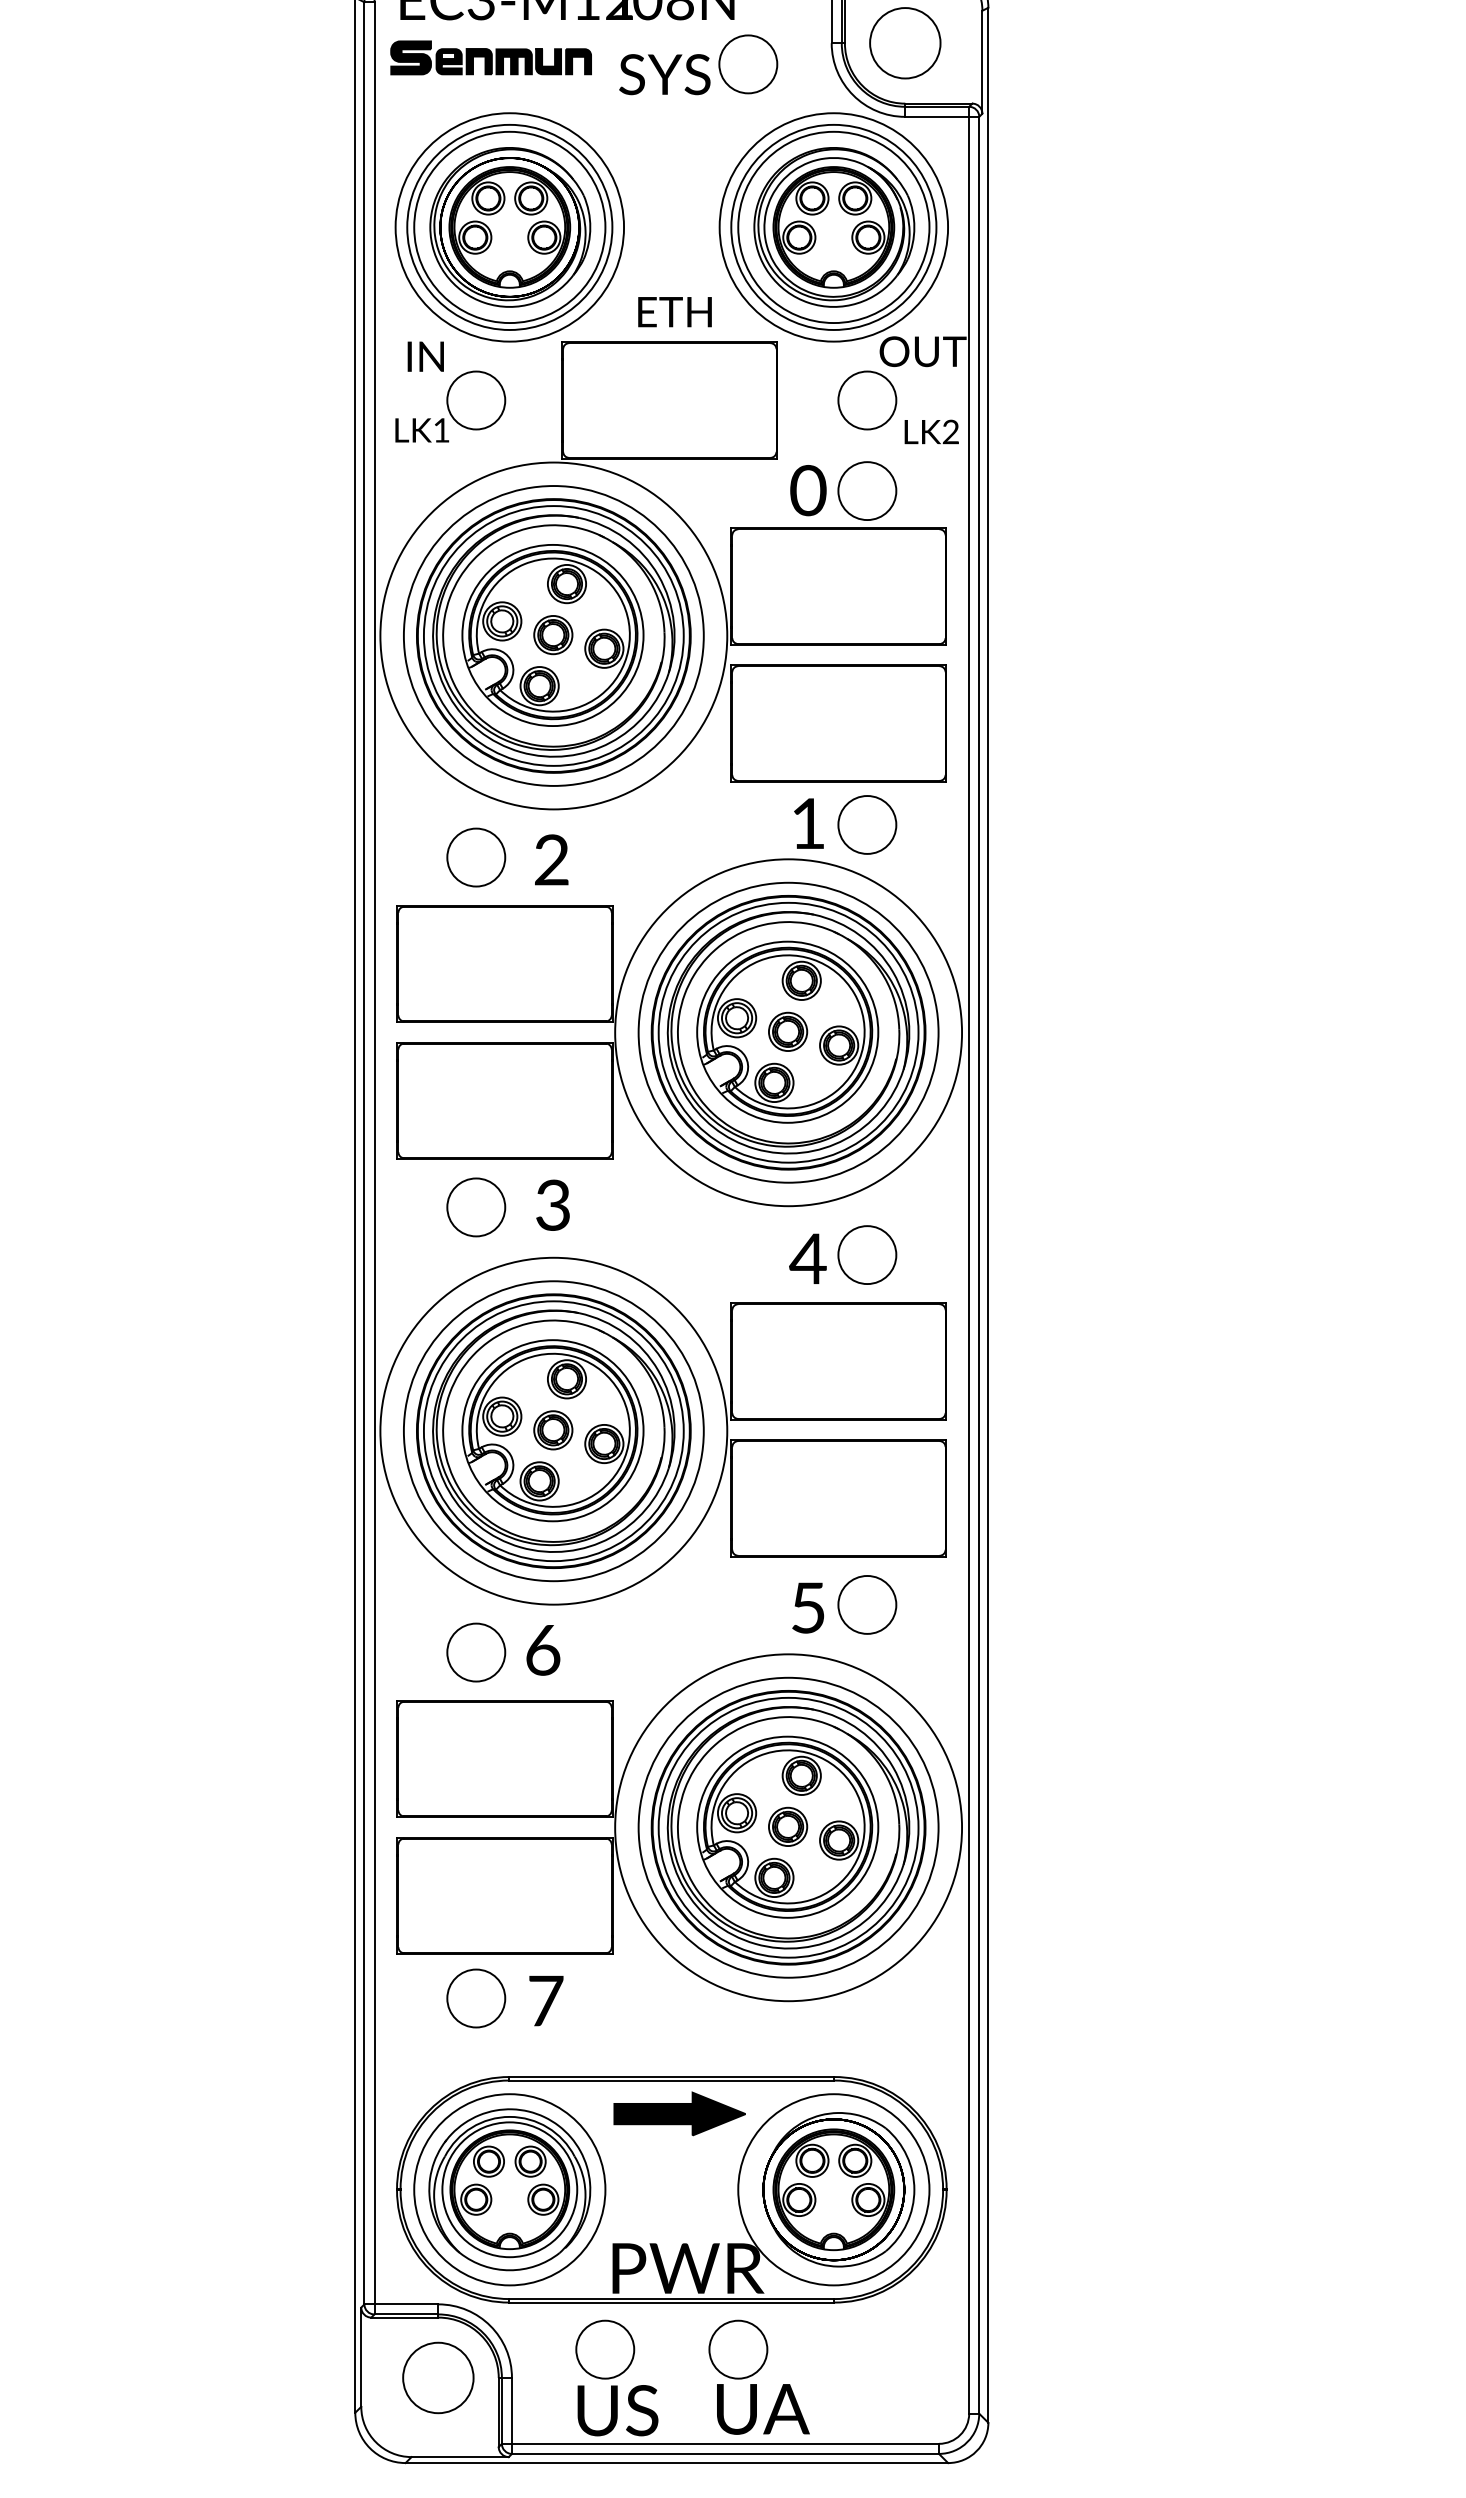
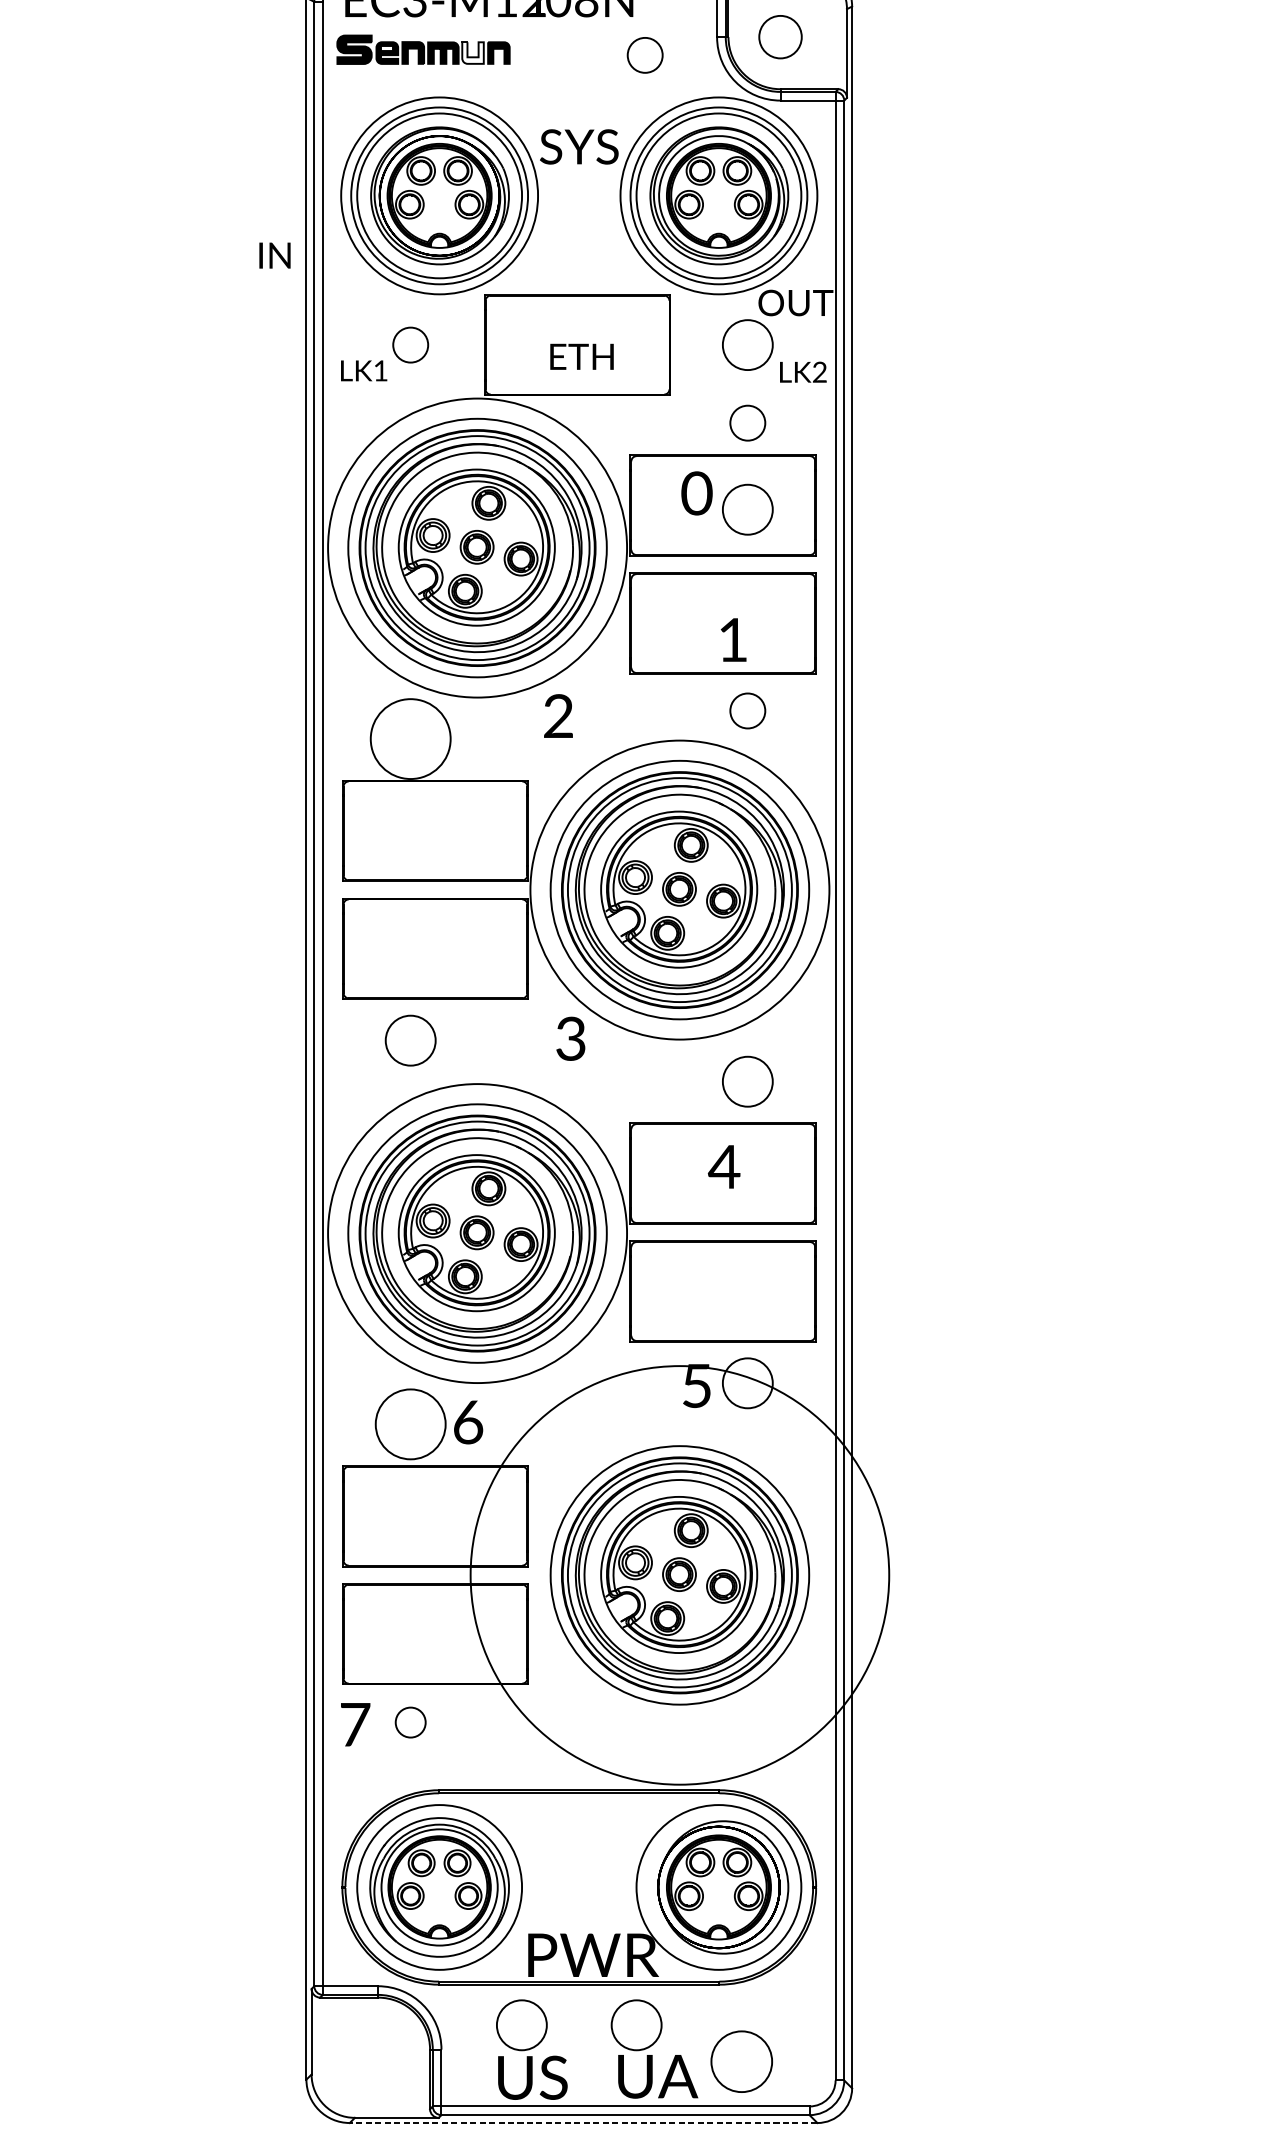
circle: (905, 43) -> (780, 37), size x0.7
fill: (548, 61) -> (472, 52), removed
circle: (748, 64) -> (645, 55), size x0.7
text: (664, 74) -> (578, 146), moved
text: (674, 312) -> (581, 357), moved
text: (425, 356) -> (274, 255), moved
circle: (476, 400) -> (410, 345), size x0.7
text: (808, 490) -> (697, 493), moved
circle: (867, 491) -> (747, 423), size x0.7
circle: (867, 591) -> (747, 509), added
text: (808, 823) -> (733, 639), moved
circle: (867, 824) -> (747, 710), size x0.7
circle: (476, 857) -> (410, 739), size x1.6
text: (551, 859) -> (558, 715), moved
text: (552, 1204) -> (570, 1038), moved
text: (807, 1258) -> (723, 1166), moved
circle: (476, 1652) -> (410, 1424), size x1.4
circle: (788, 1827) -> (679, 1575), size x1.4
circle: (476, 1998) -> (410, 1722), size x0.6
text: (546, 2001) -> (355, 1725), moved
part: (679, 2113) -> (585, 1821), removed
circle: (438, 2377) -> (741, 2061), moved
line: (676, 2463) -> (583, 2123), solid -> dashed

